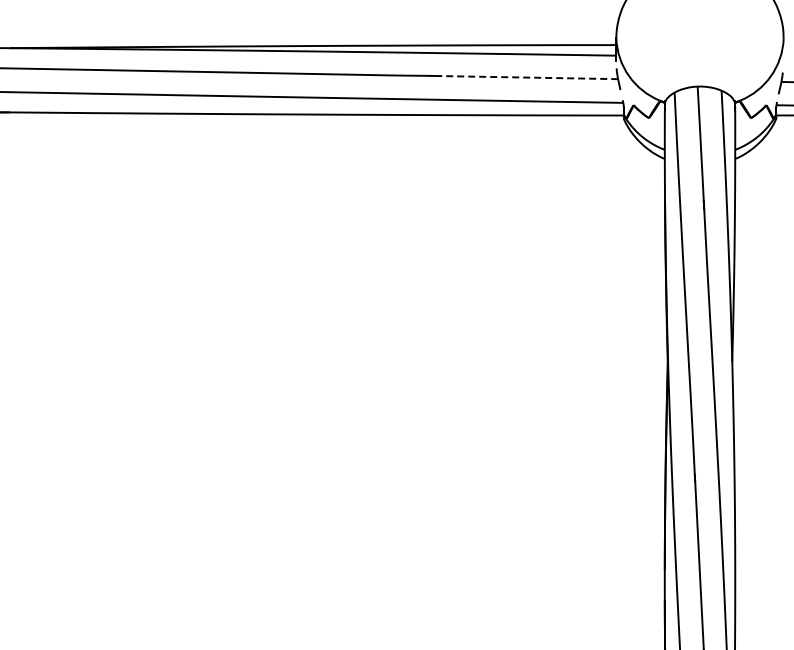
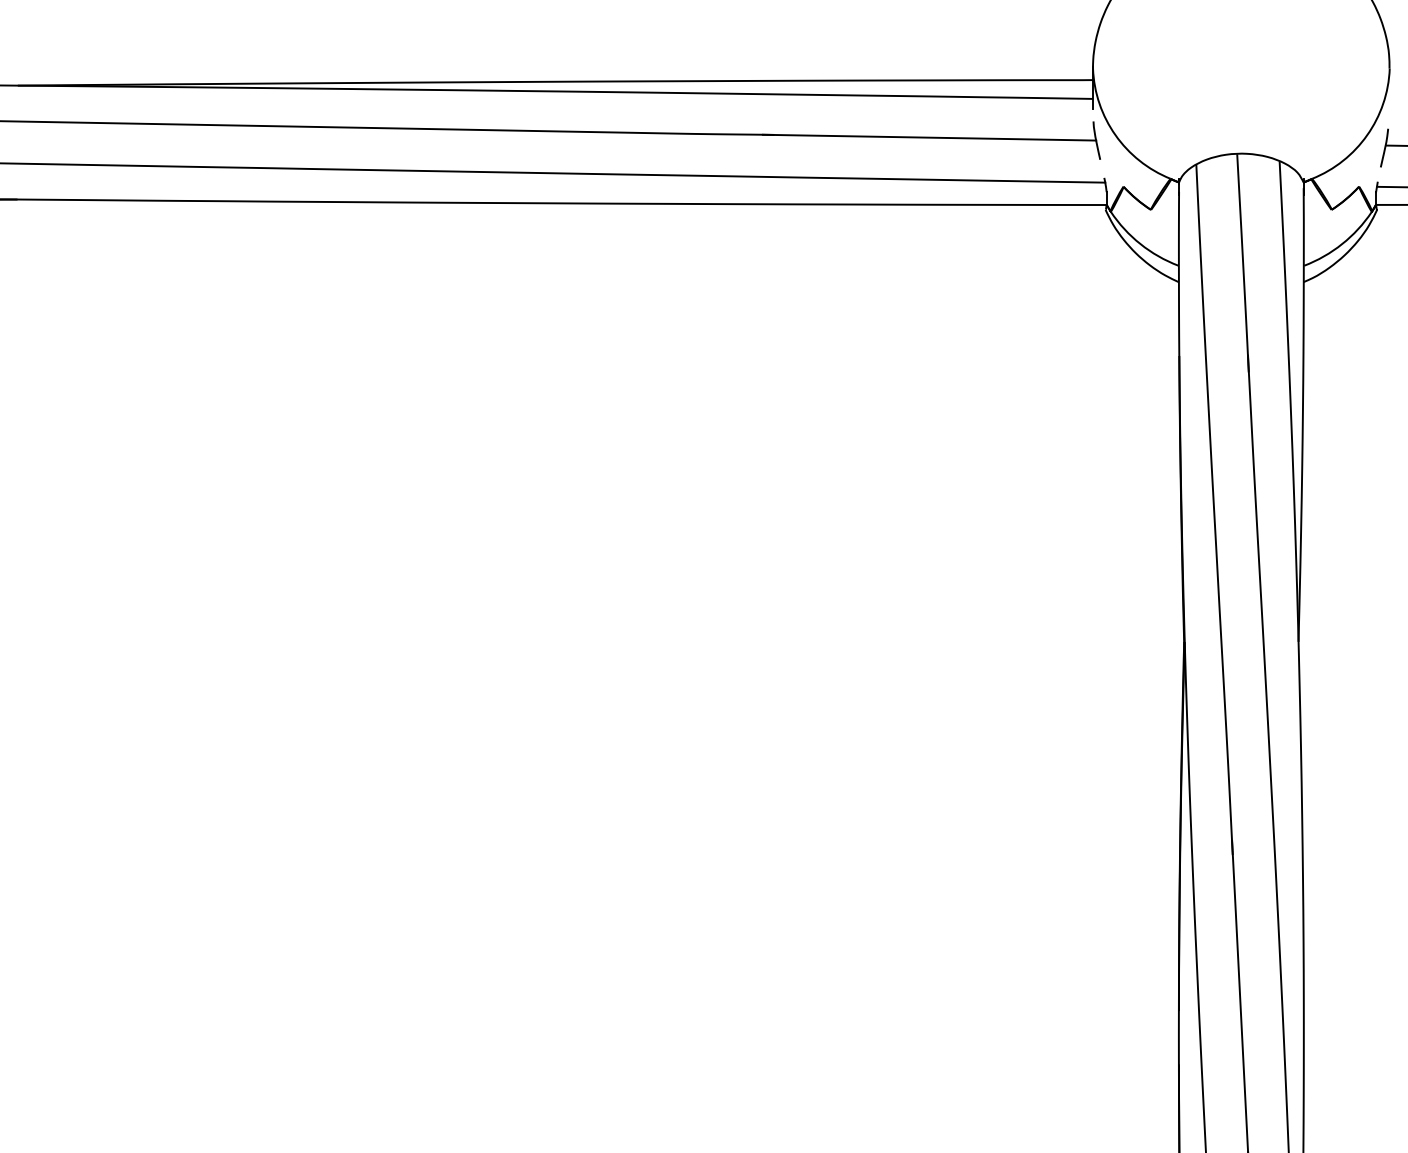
line: (523, 77) -> (928, 137), dashed -> solid

